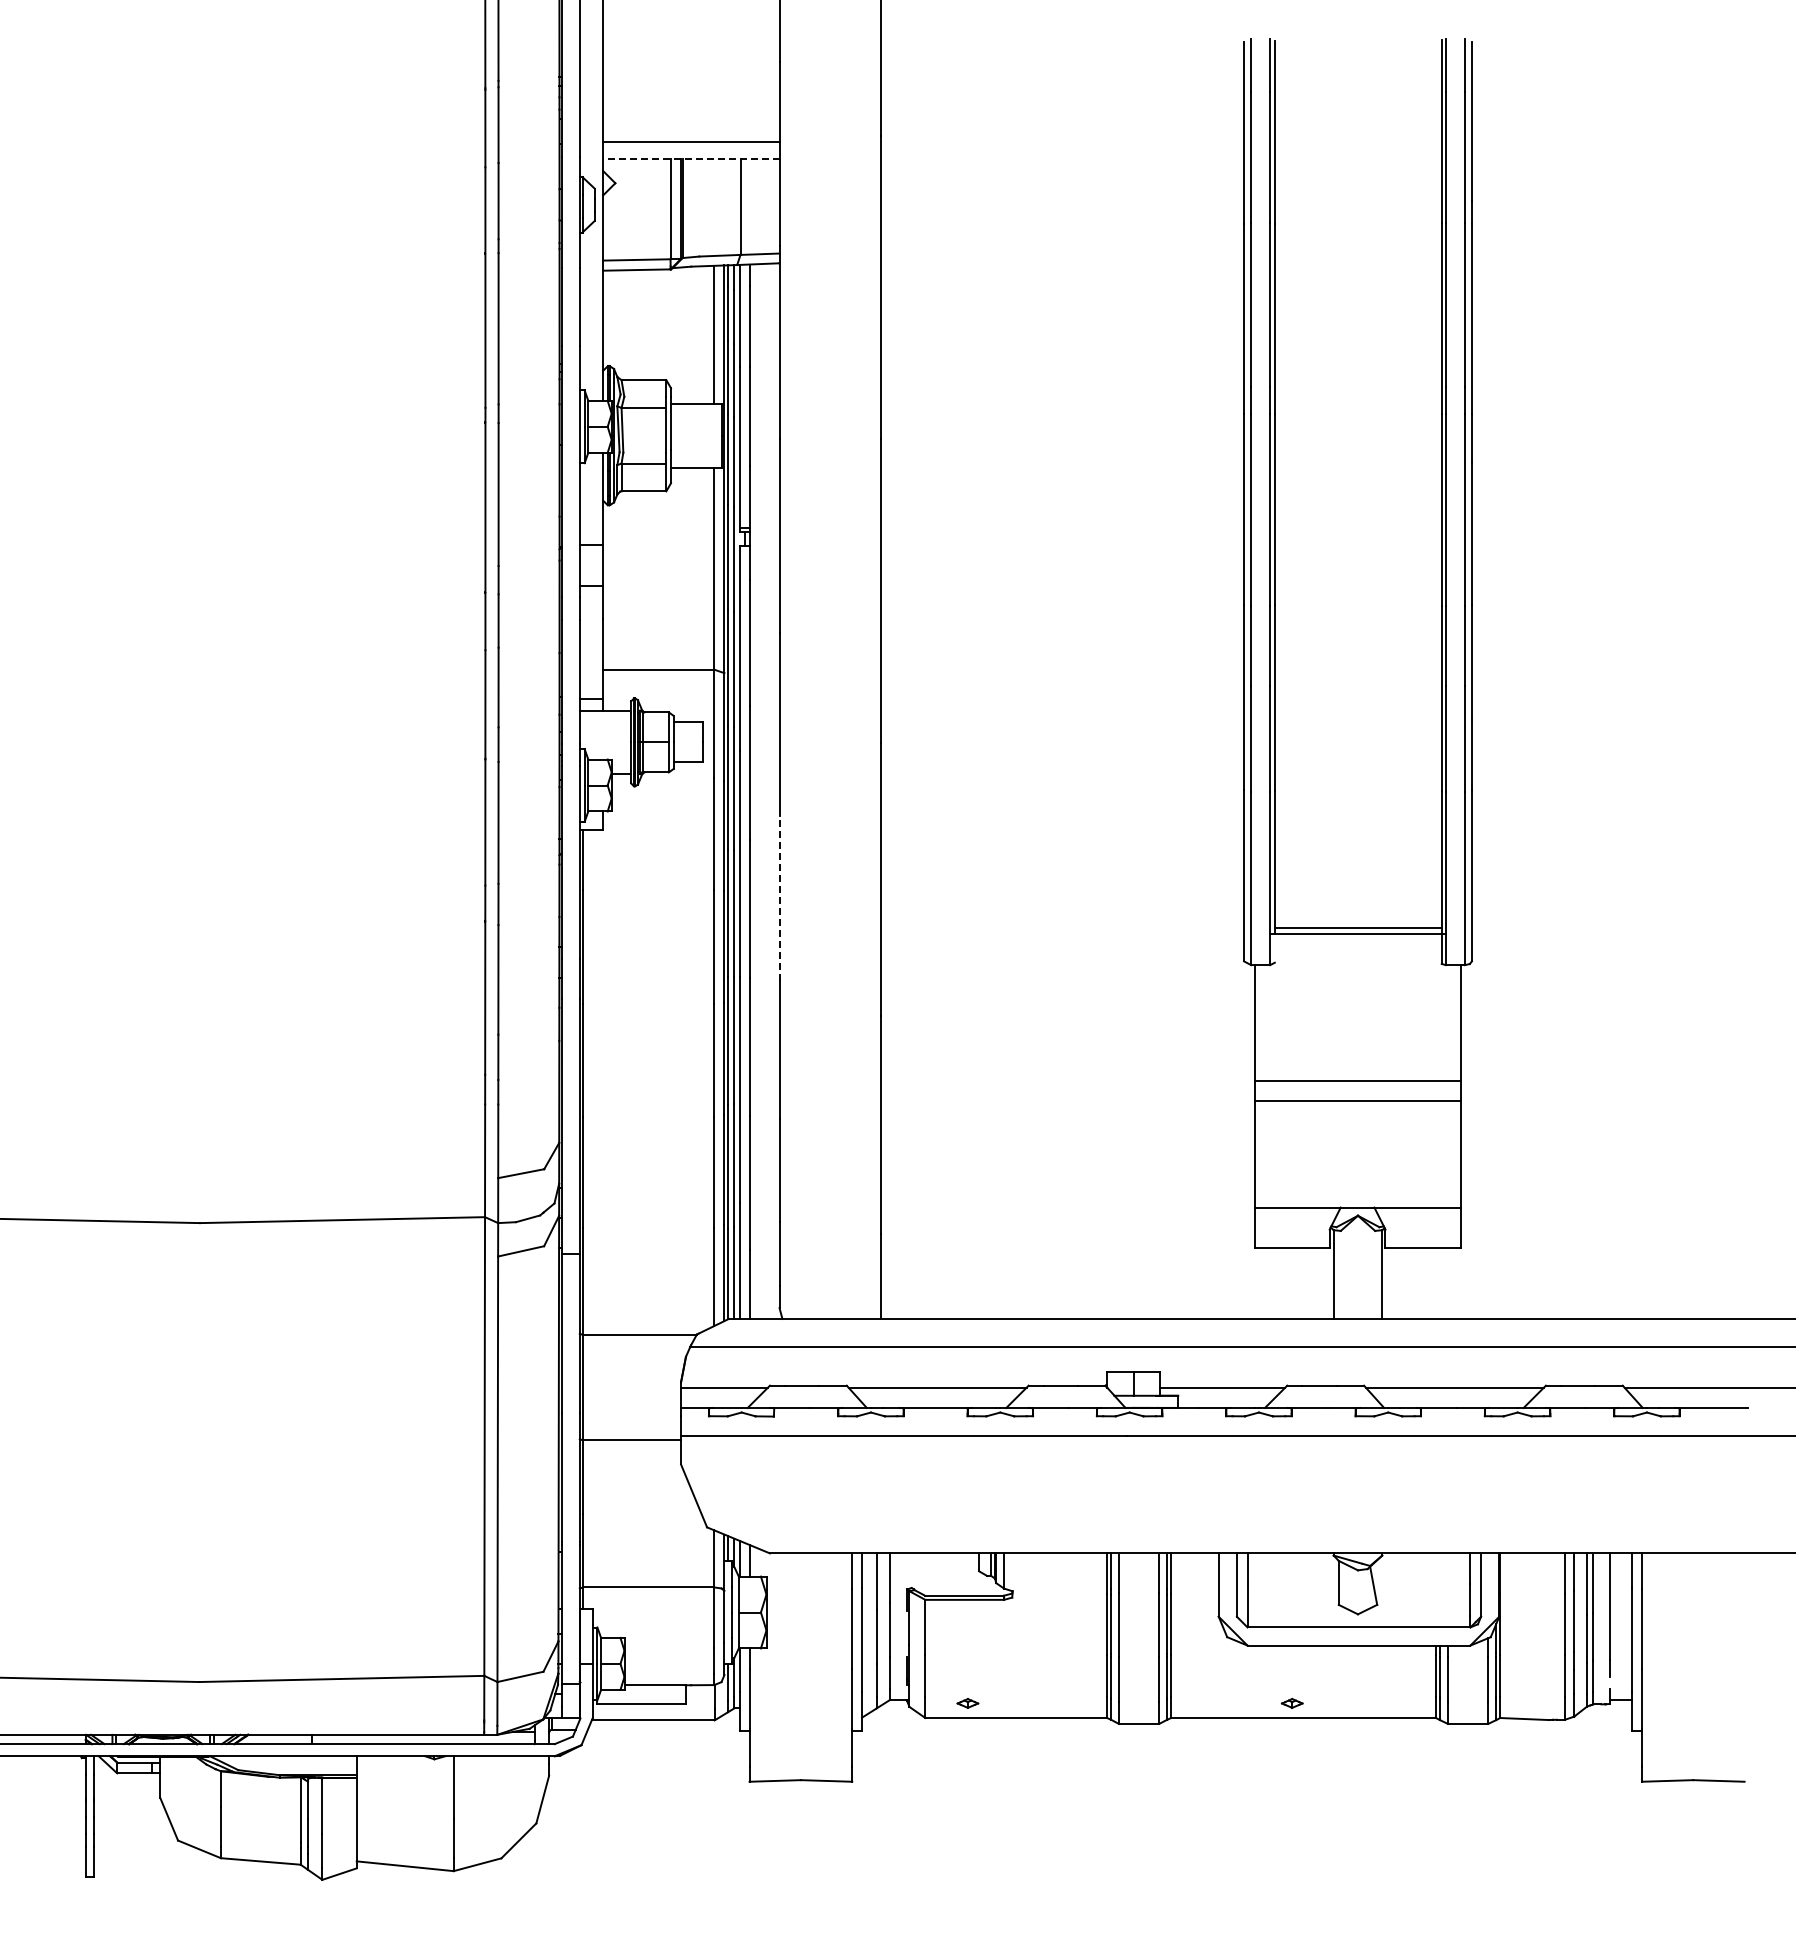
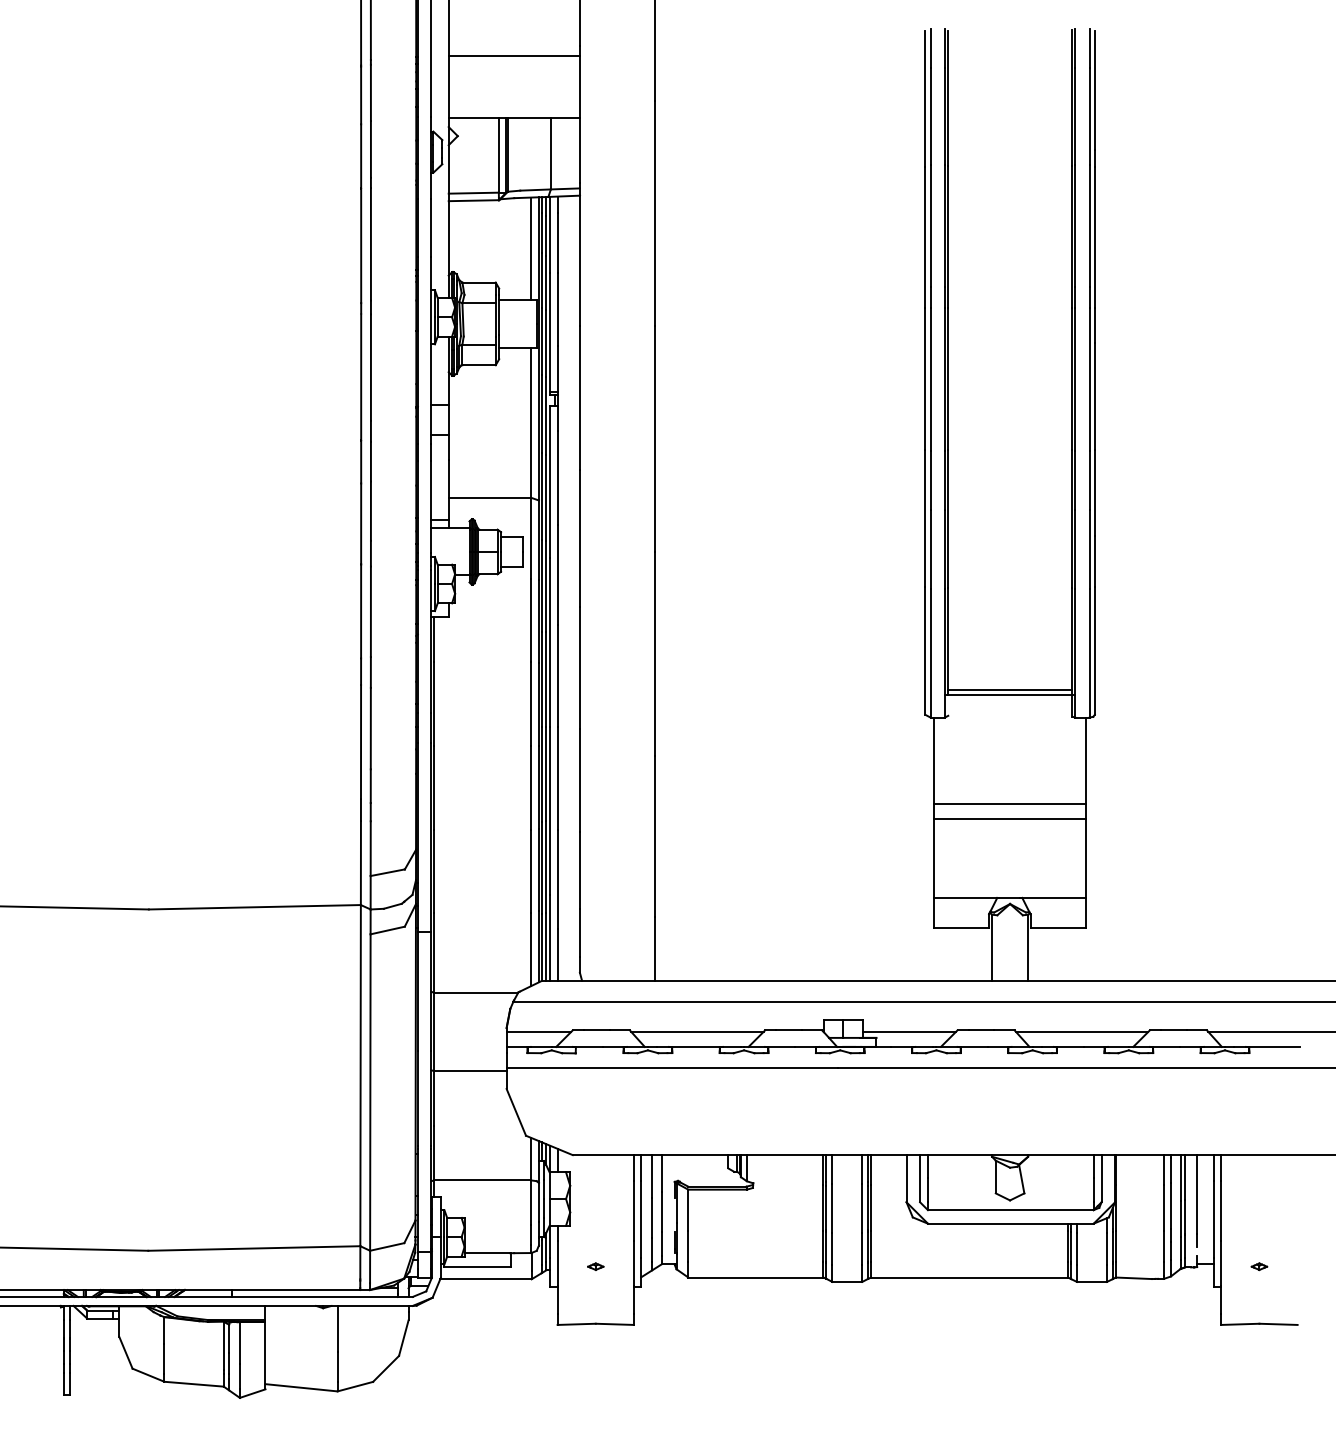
line: (691, 141) -> (514, 56), moved
line: (690, 159) -> (513, 118), dashed -> solid
line: (779, 898) -> (579, 668), dashed -> solid
part: (967, 1703) -> (595, 1266), moved
part: (1291, 1703) -> (1258, 1266), moved

